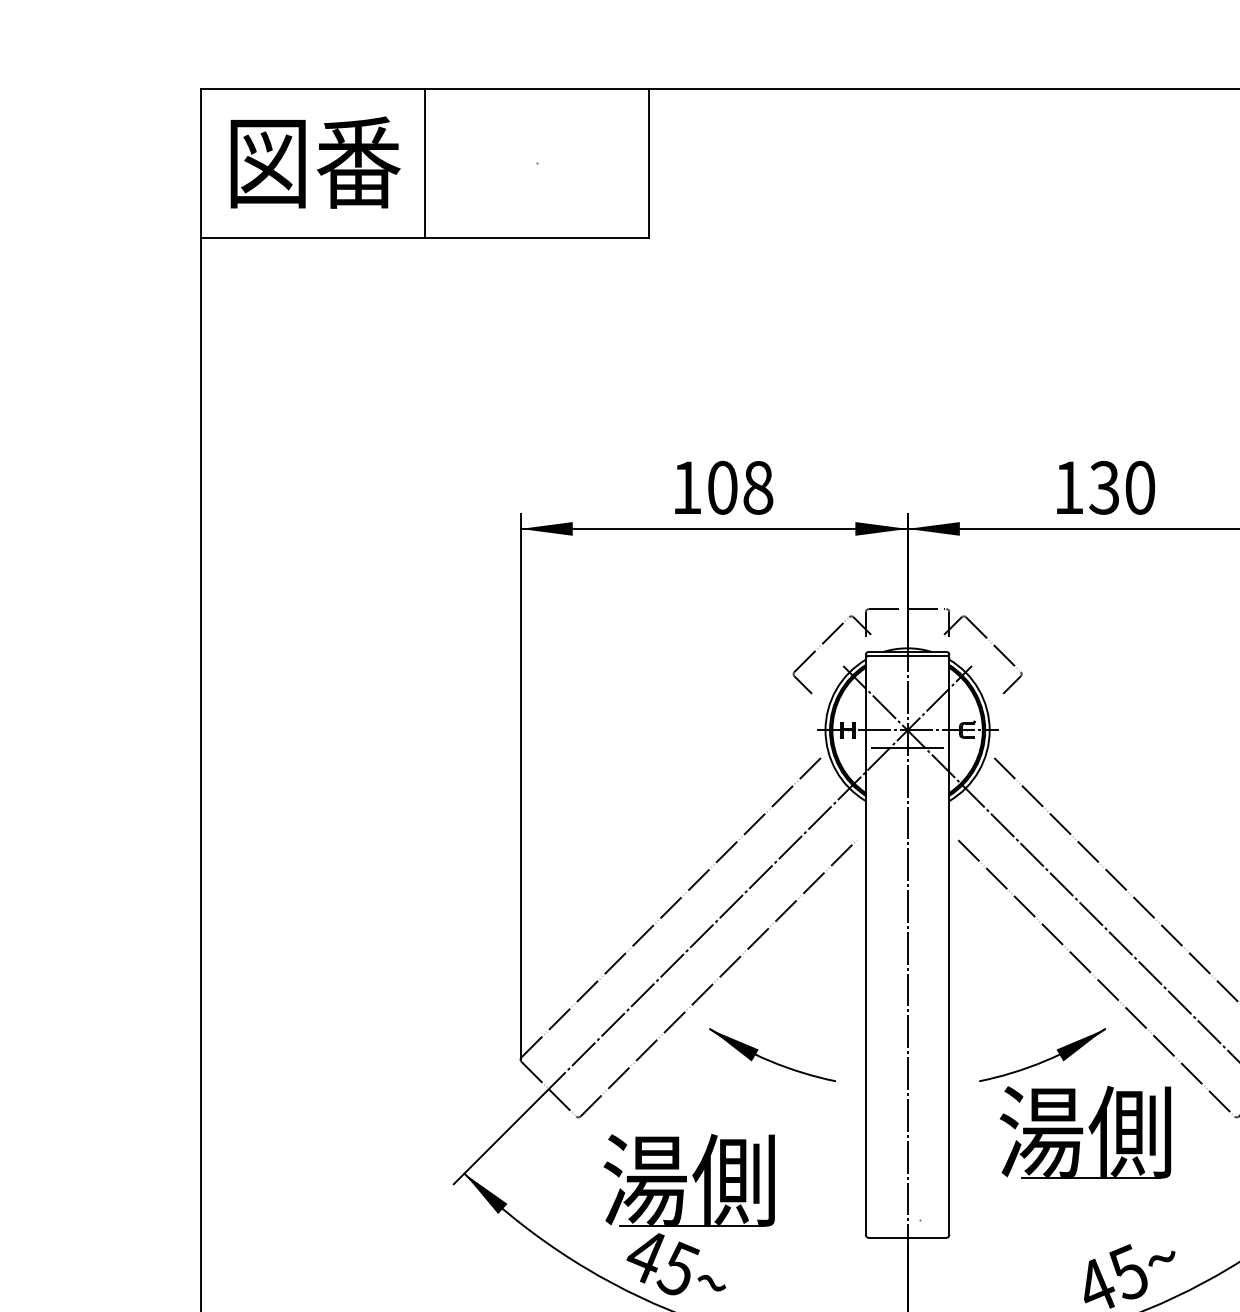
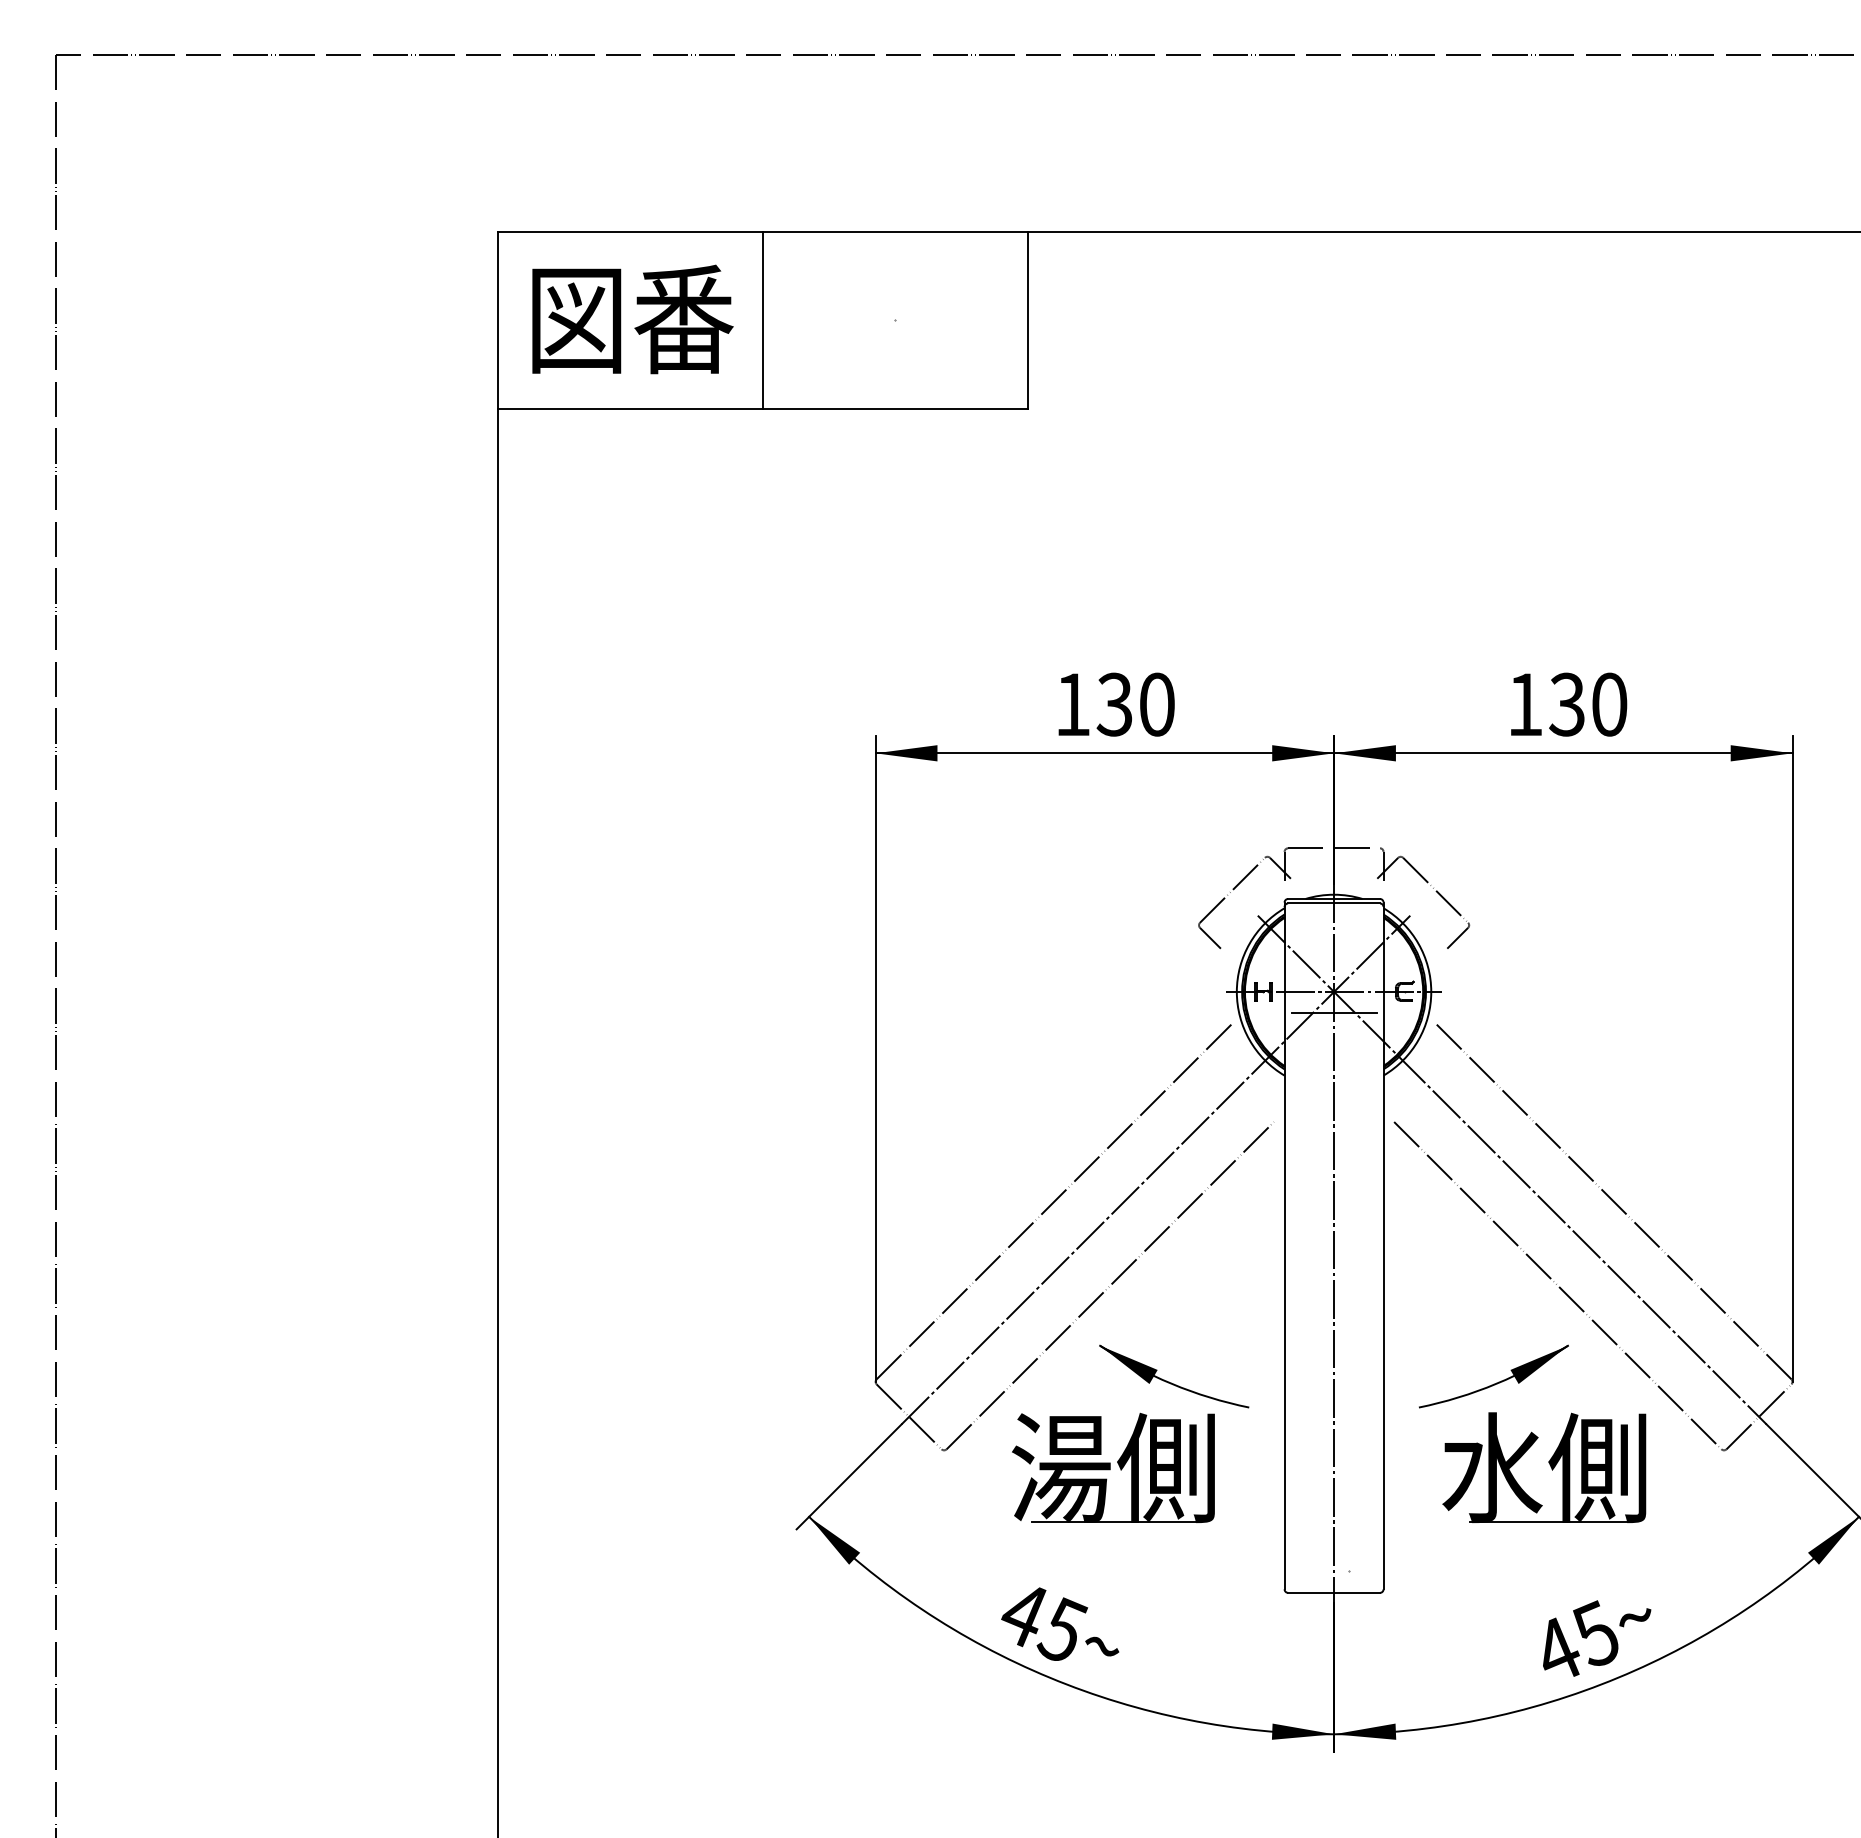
text: (739, 487) -> (1135, 704), 108 -> 130
text: (1041, 1131) -> (1492, 1467), 湯側 -> 水側
part: (689, 1180) -> (1113, 1467), moved

